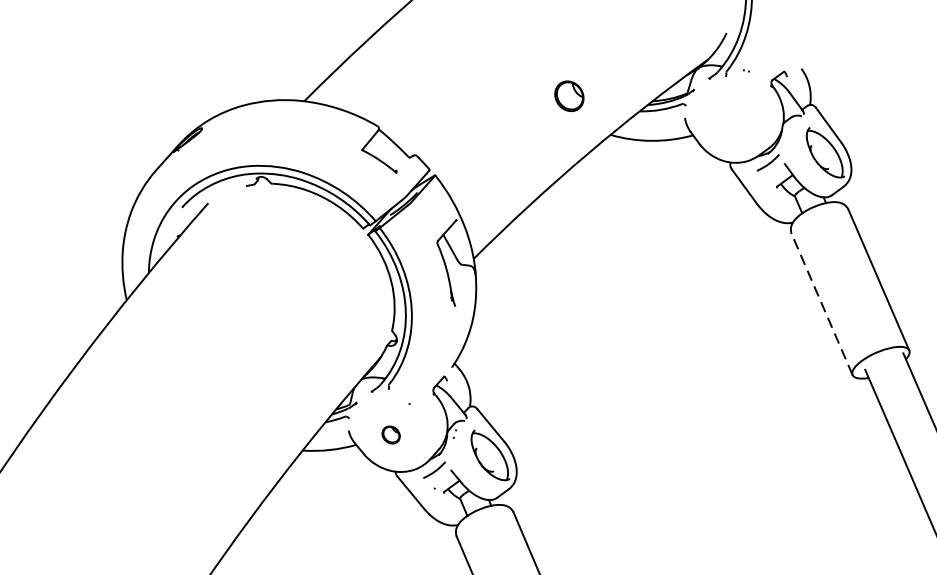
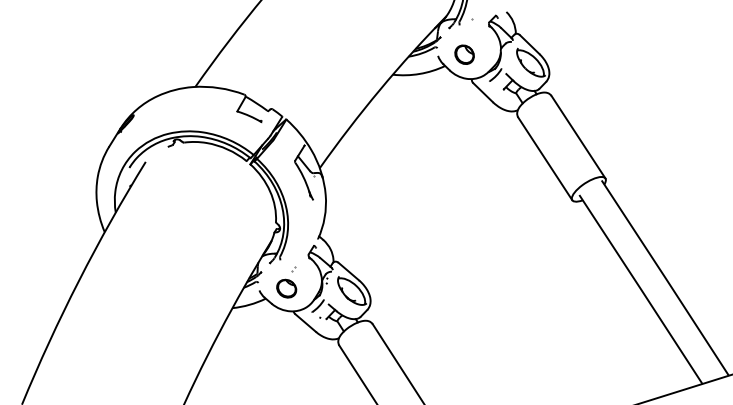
part: (569, 95) -> (464, 54), moved
line: (822, 303) -> (545, 158), dashed -> solid
part: (390, 434) -> (286, 288), size x1.67

